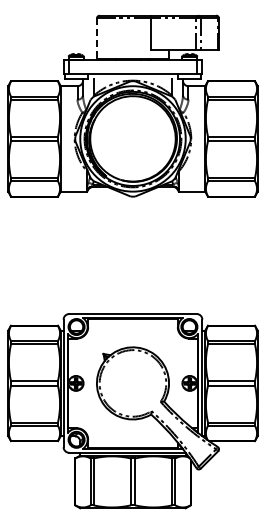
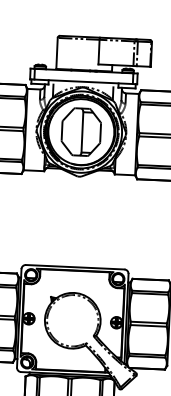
line: (96, 39) -> (56, 54), dashed -> solid
part: (132, 138) -> (80, 131), added

